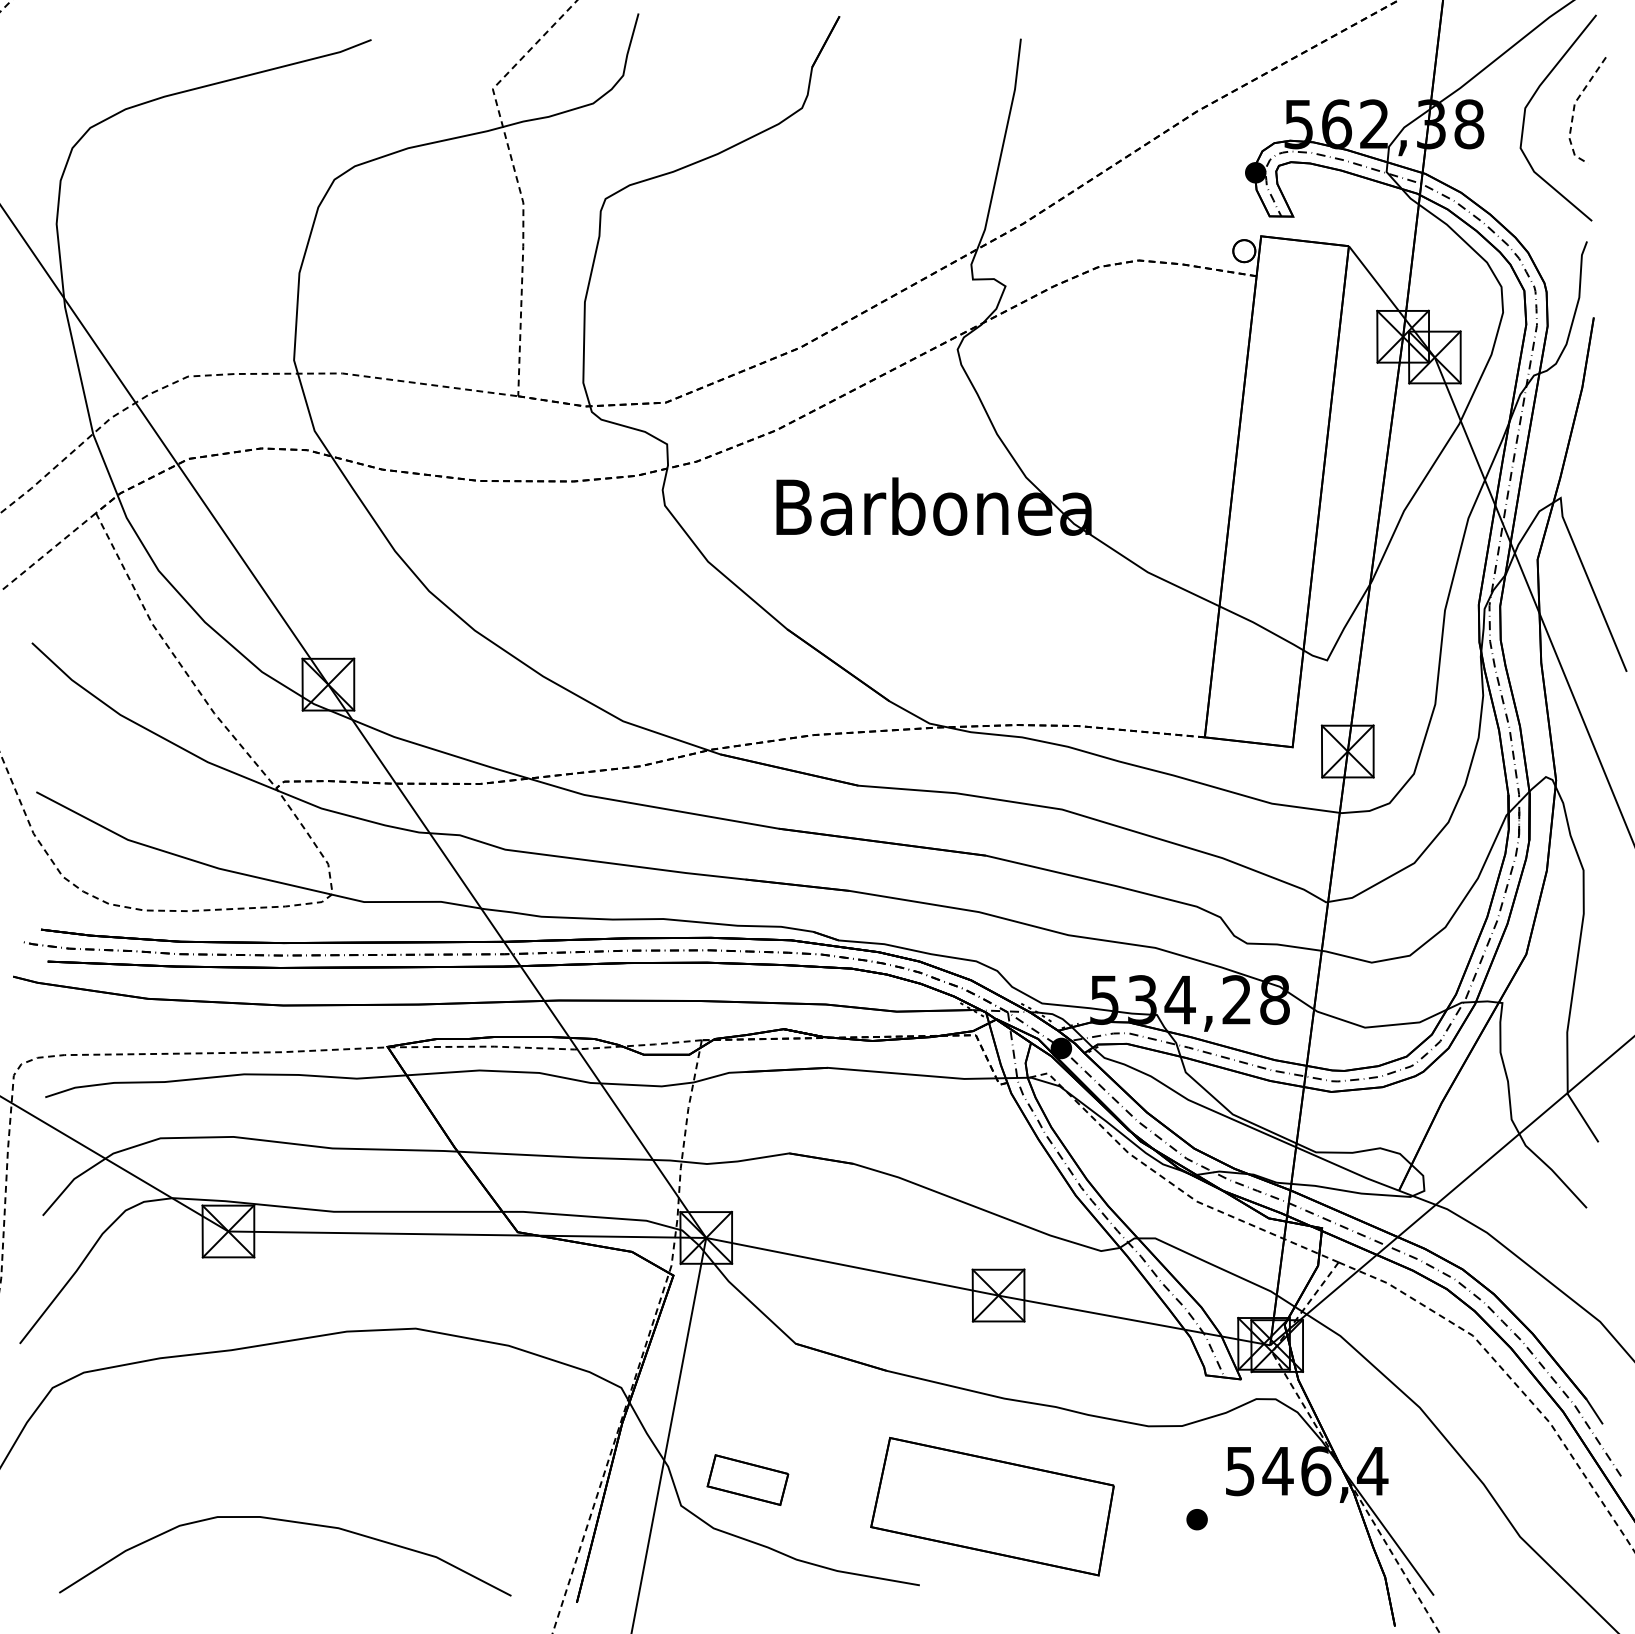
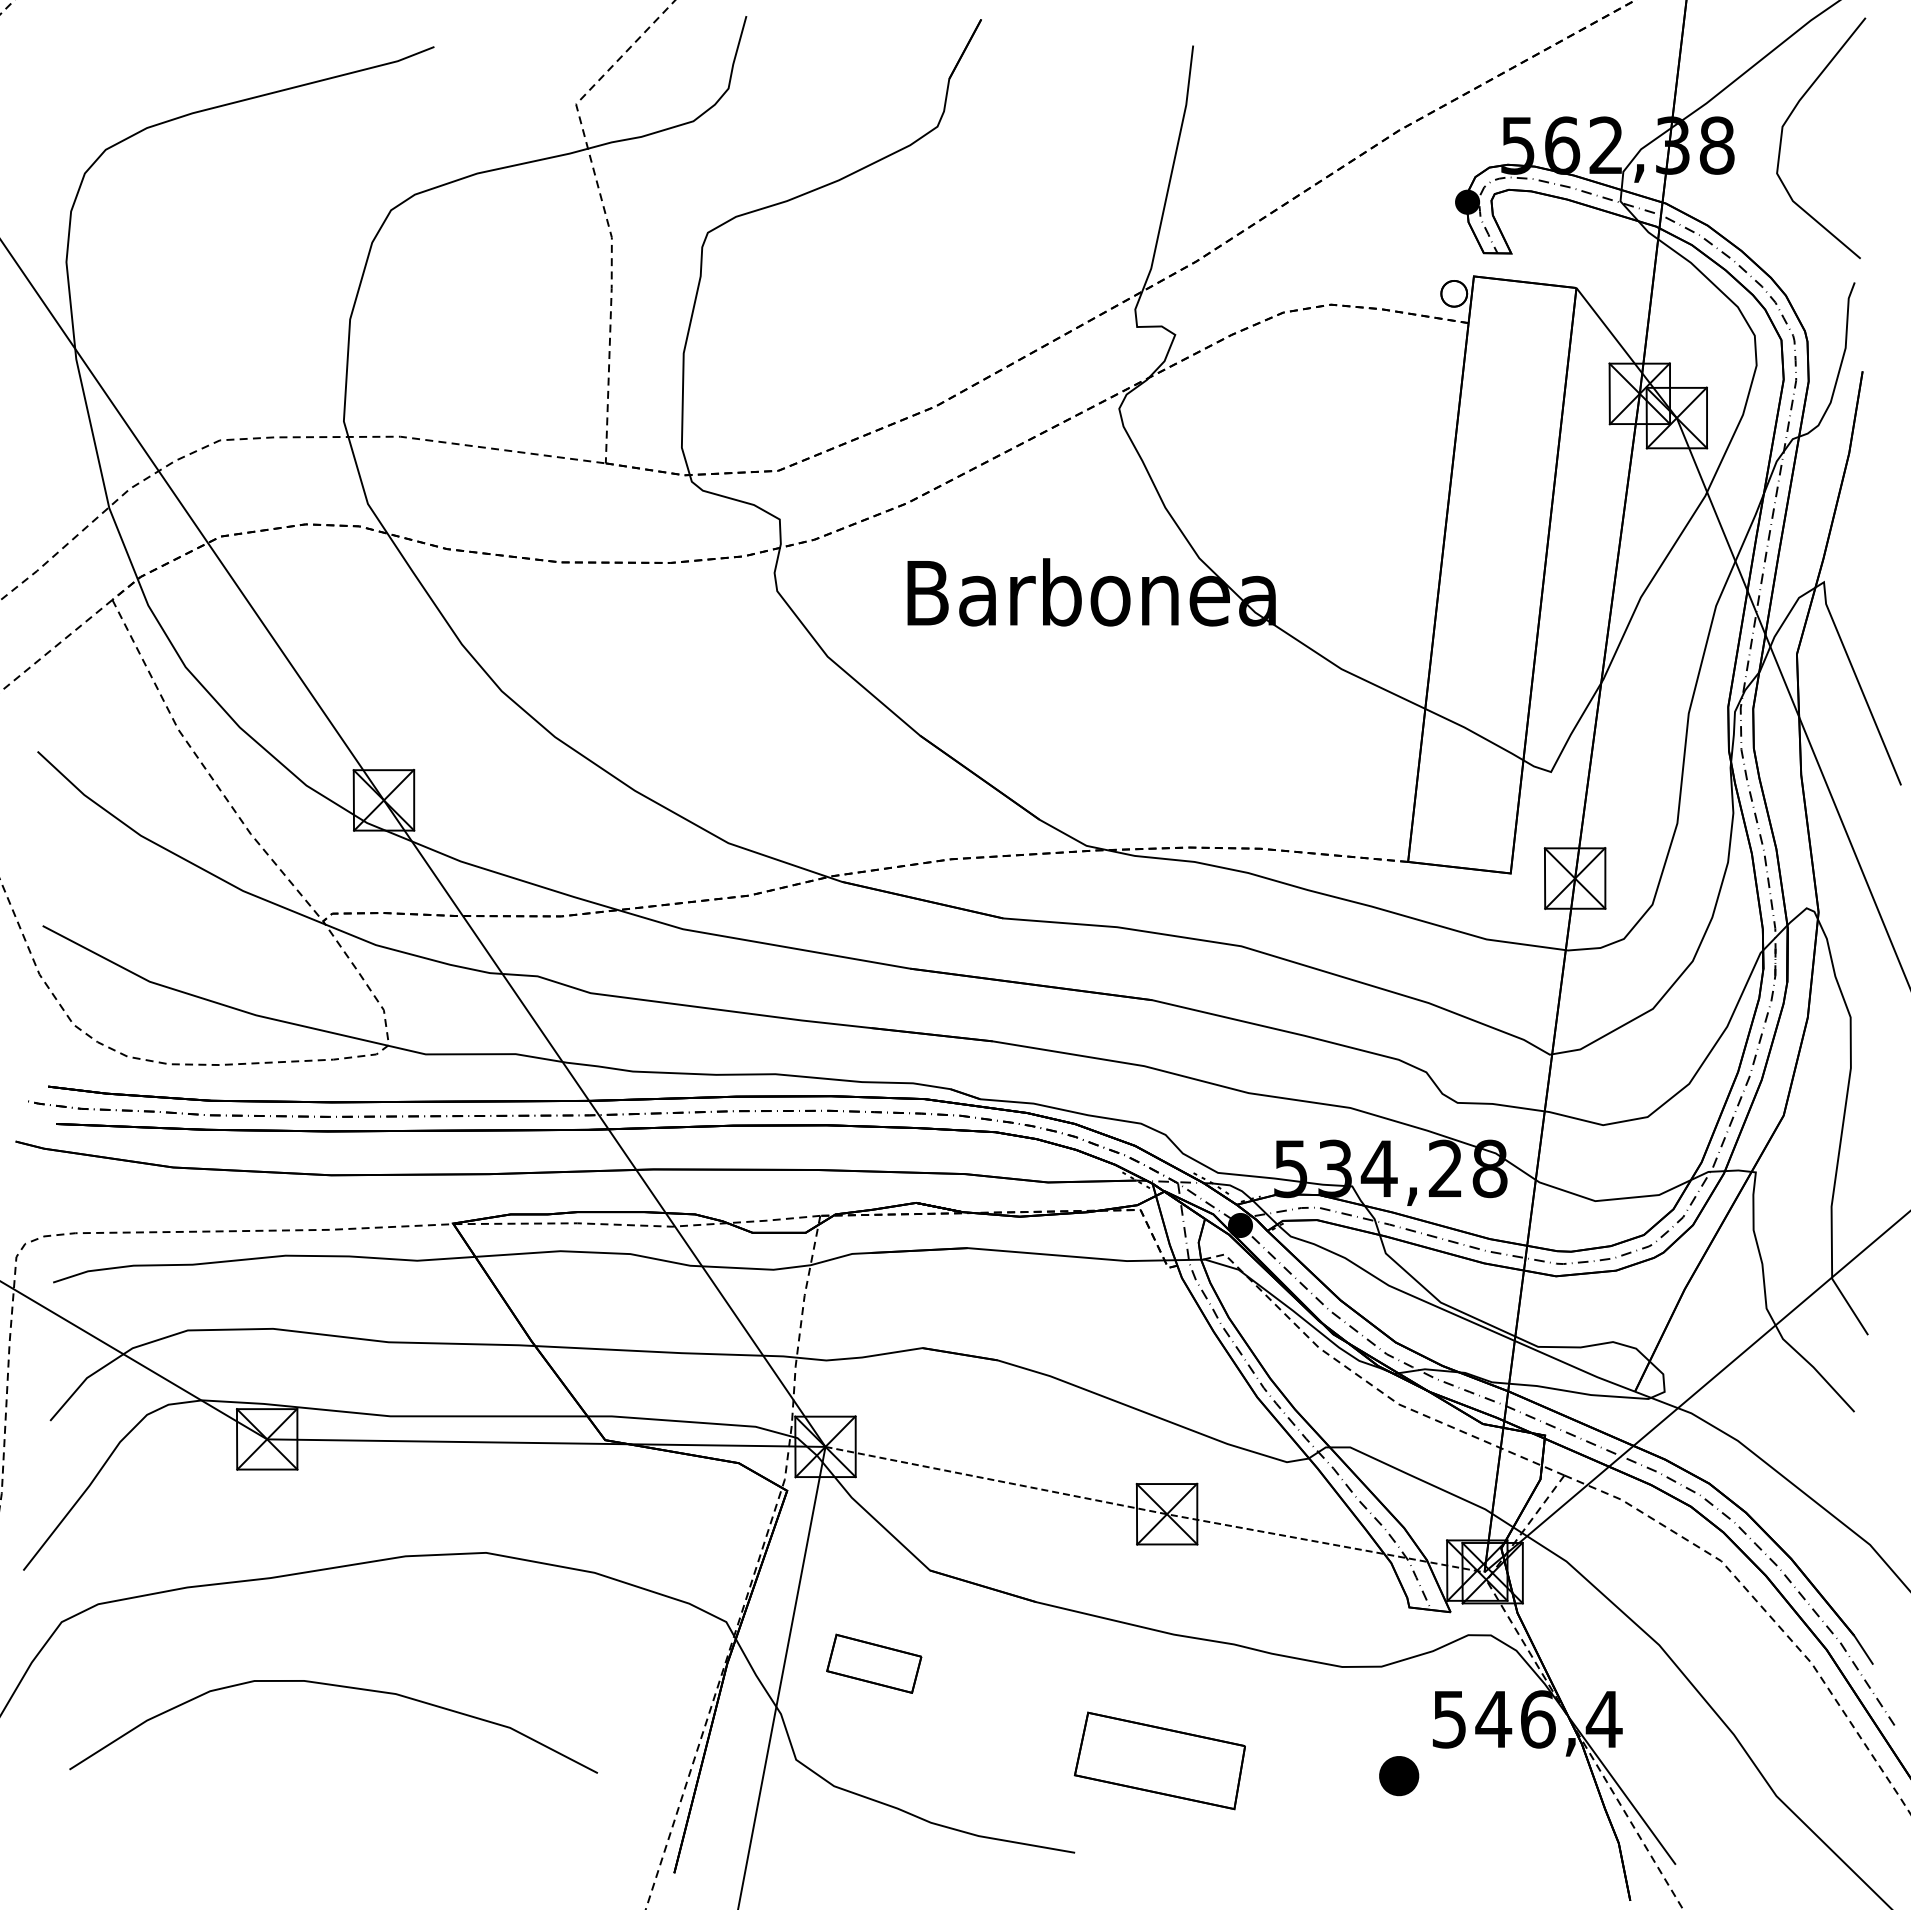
line: (1574, 109) -> (1840, 128), removed
line: (988, 1293) -> (1155, 1511), solid -> dashed
part: (748, 1479) -> (874, 1663), moved
part: (992, 1506) -> (1159, 1760), size x0.6
part: (1196, 1519) -> (1398, 1775), size x1.6
curve: (292, 1522) -> (341, 1687), moved

